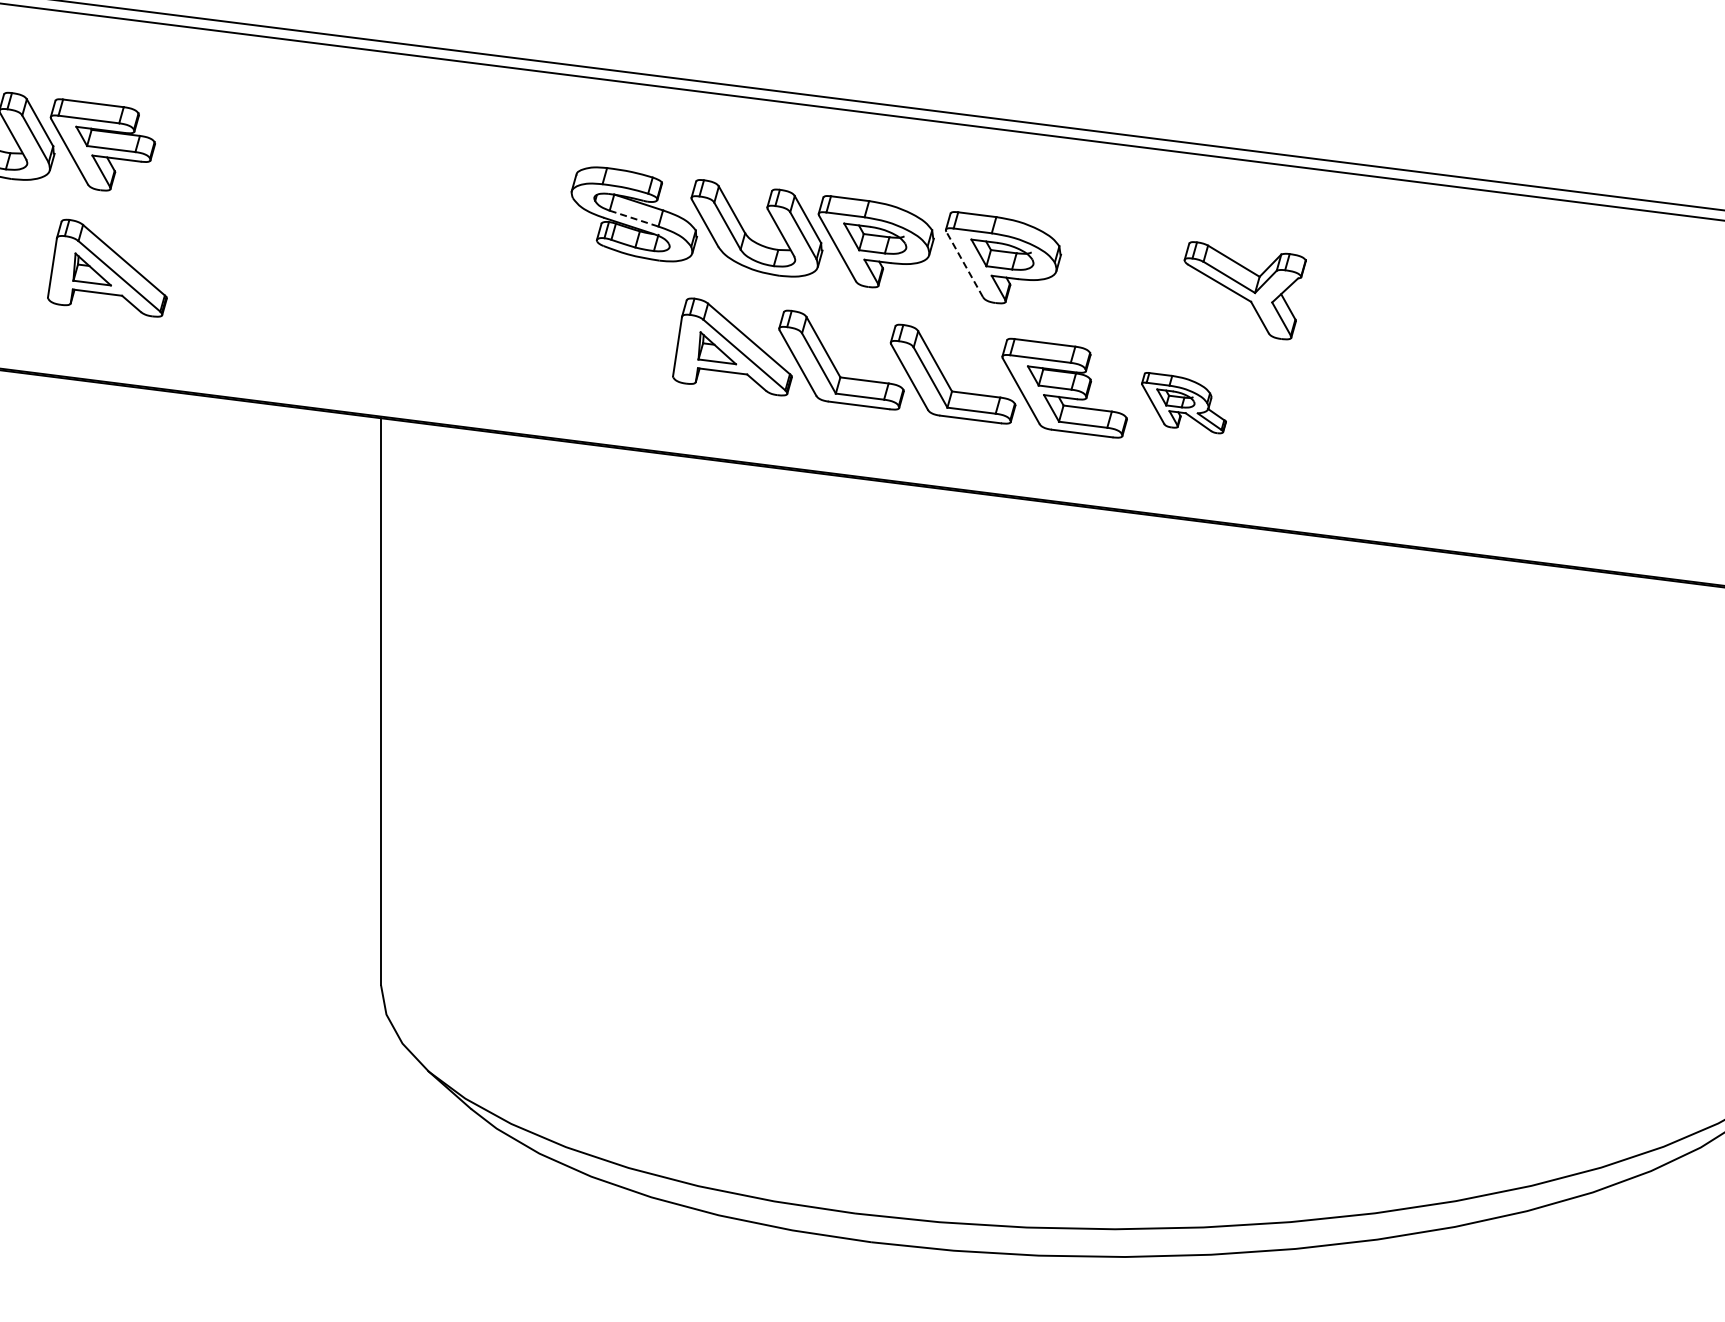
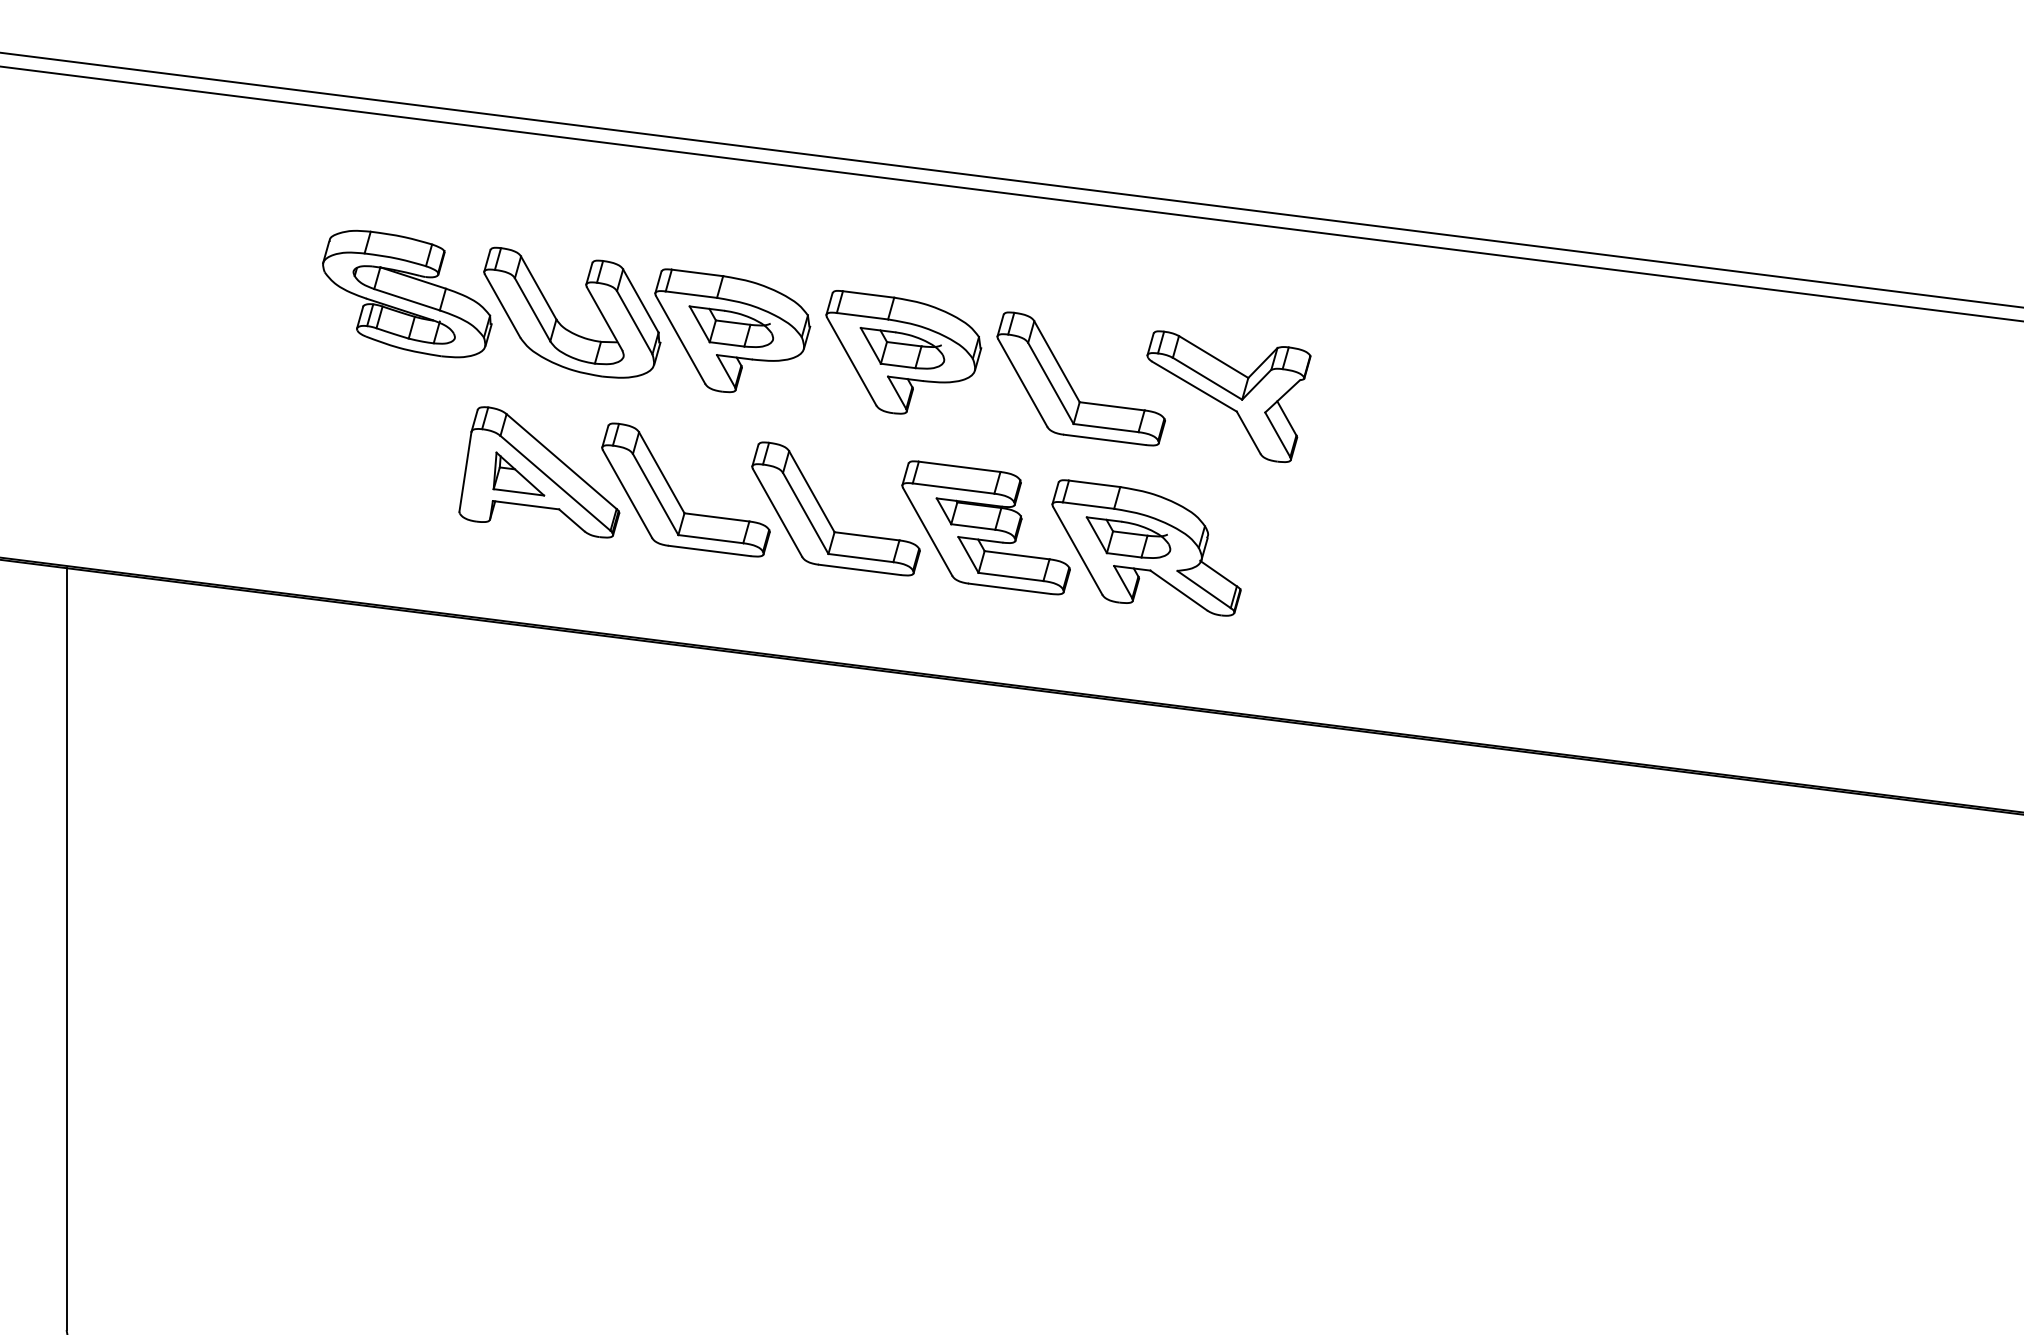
line: (634, 218) -> (407, 299), dashed -> solid
line: (964, 264) -> (851, 361), dashed -> solid
part: (1127, 280) -> (1070, 382), added
part: (1183, 402) -> (1145, 547), size x1.67

